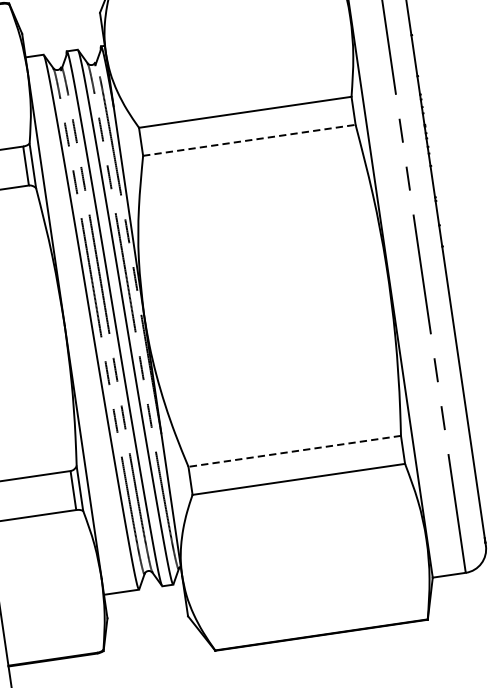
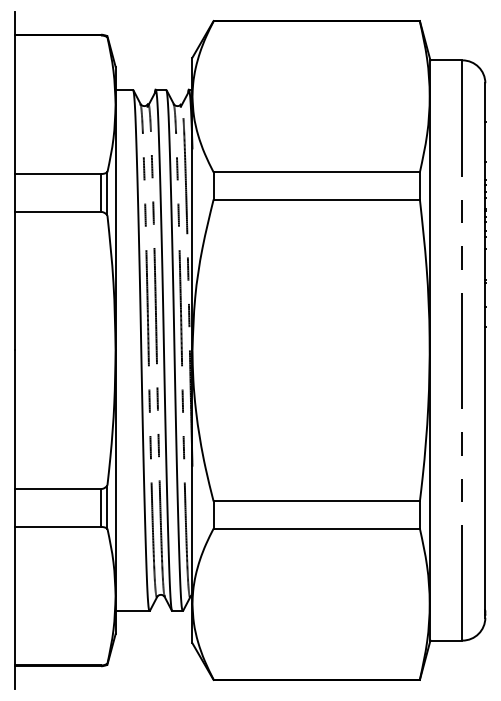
line: (250, 140) -> (317, 199), dashed -> solid
line: (294, 451) -> (316, 501), dashed -> solid

